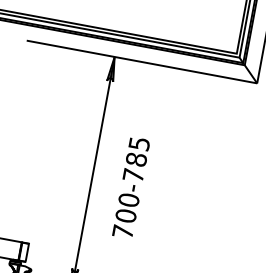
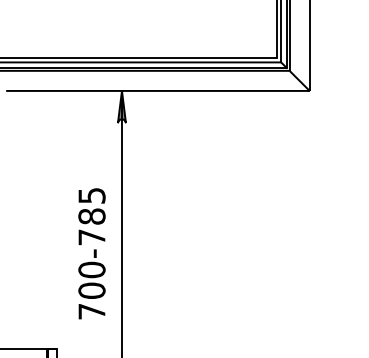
text: (130, 187) -> (91, 253), moved

